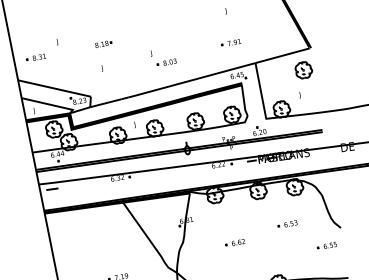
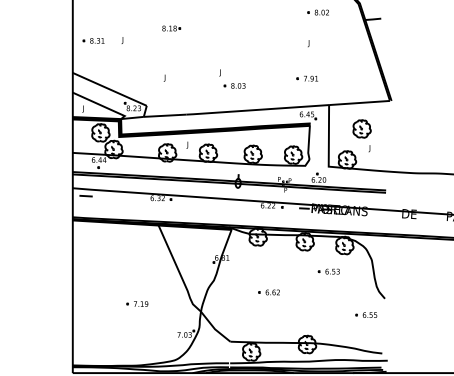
part: (103, 44) -> (171, 28), moved
part: (35, 57) -> (93, 40), moved
part: (303, 69) -> (361, 128), moved
part: (287, 224) -> (328, 271), moved

